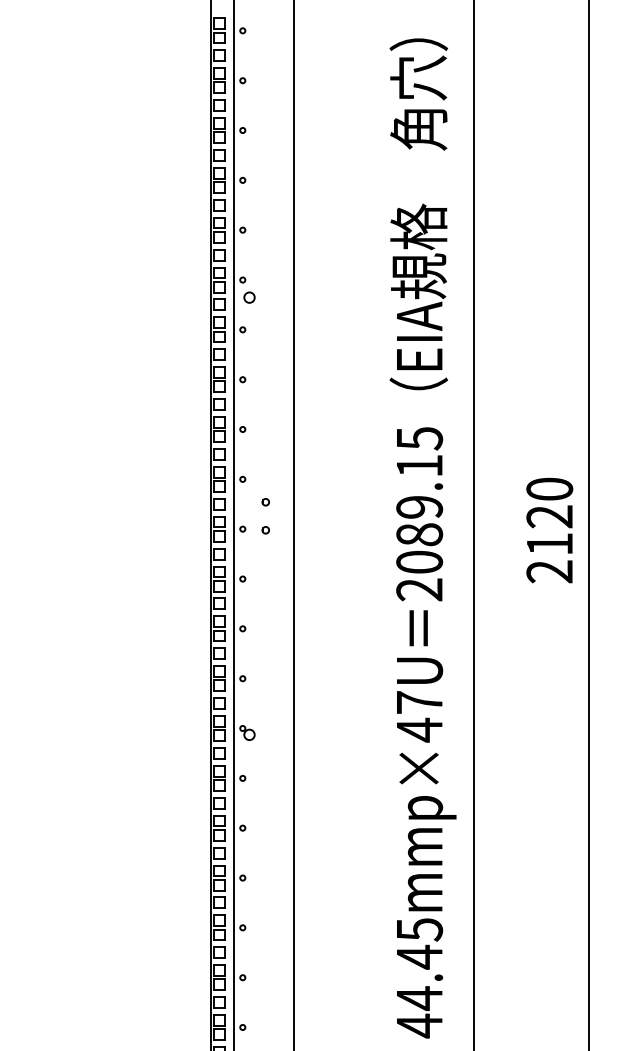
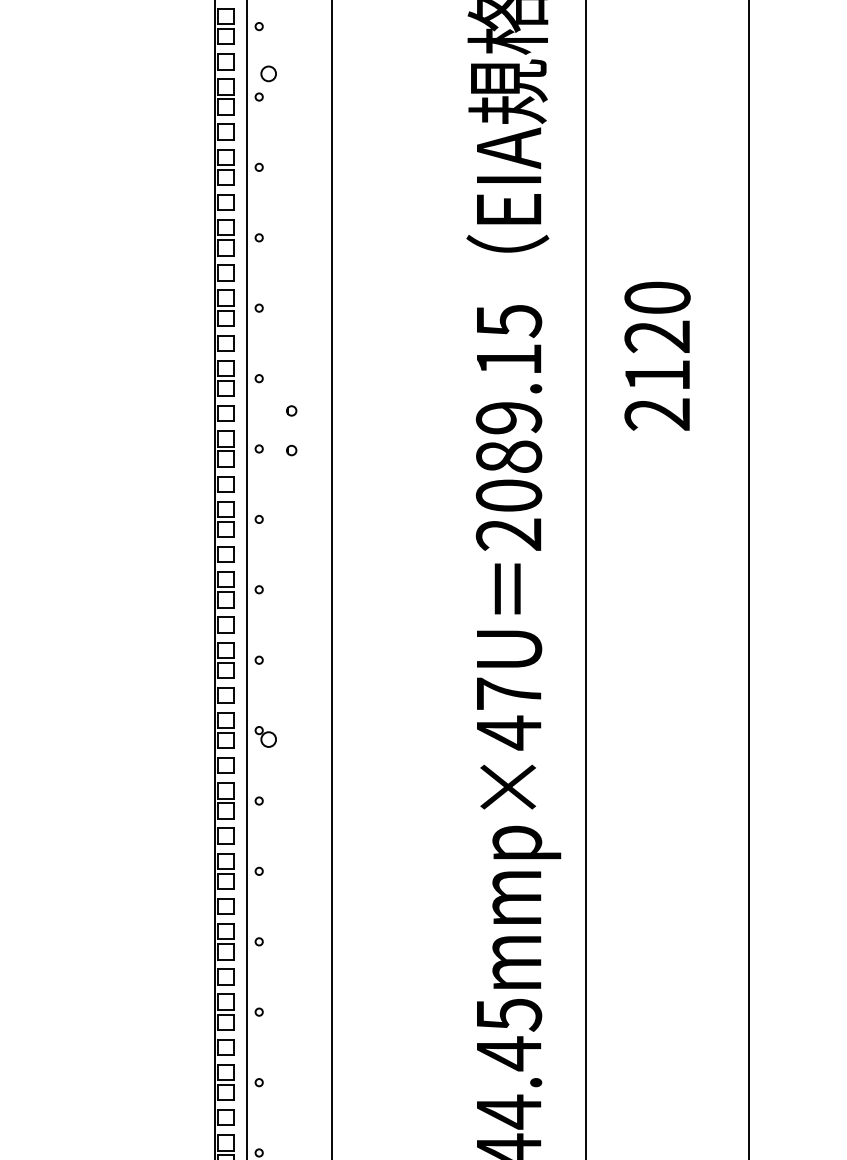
circle: (249, 297) -> (268, 73), moved
text: (549, 530) -> (657, 356), moved

